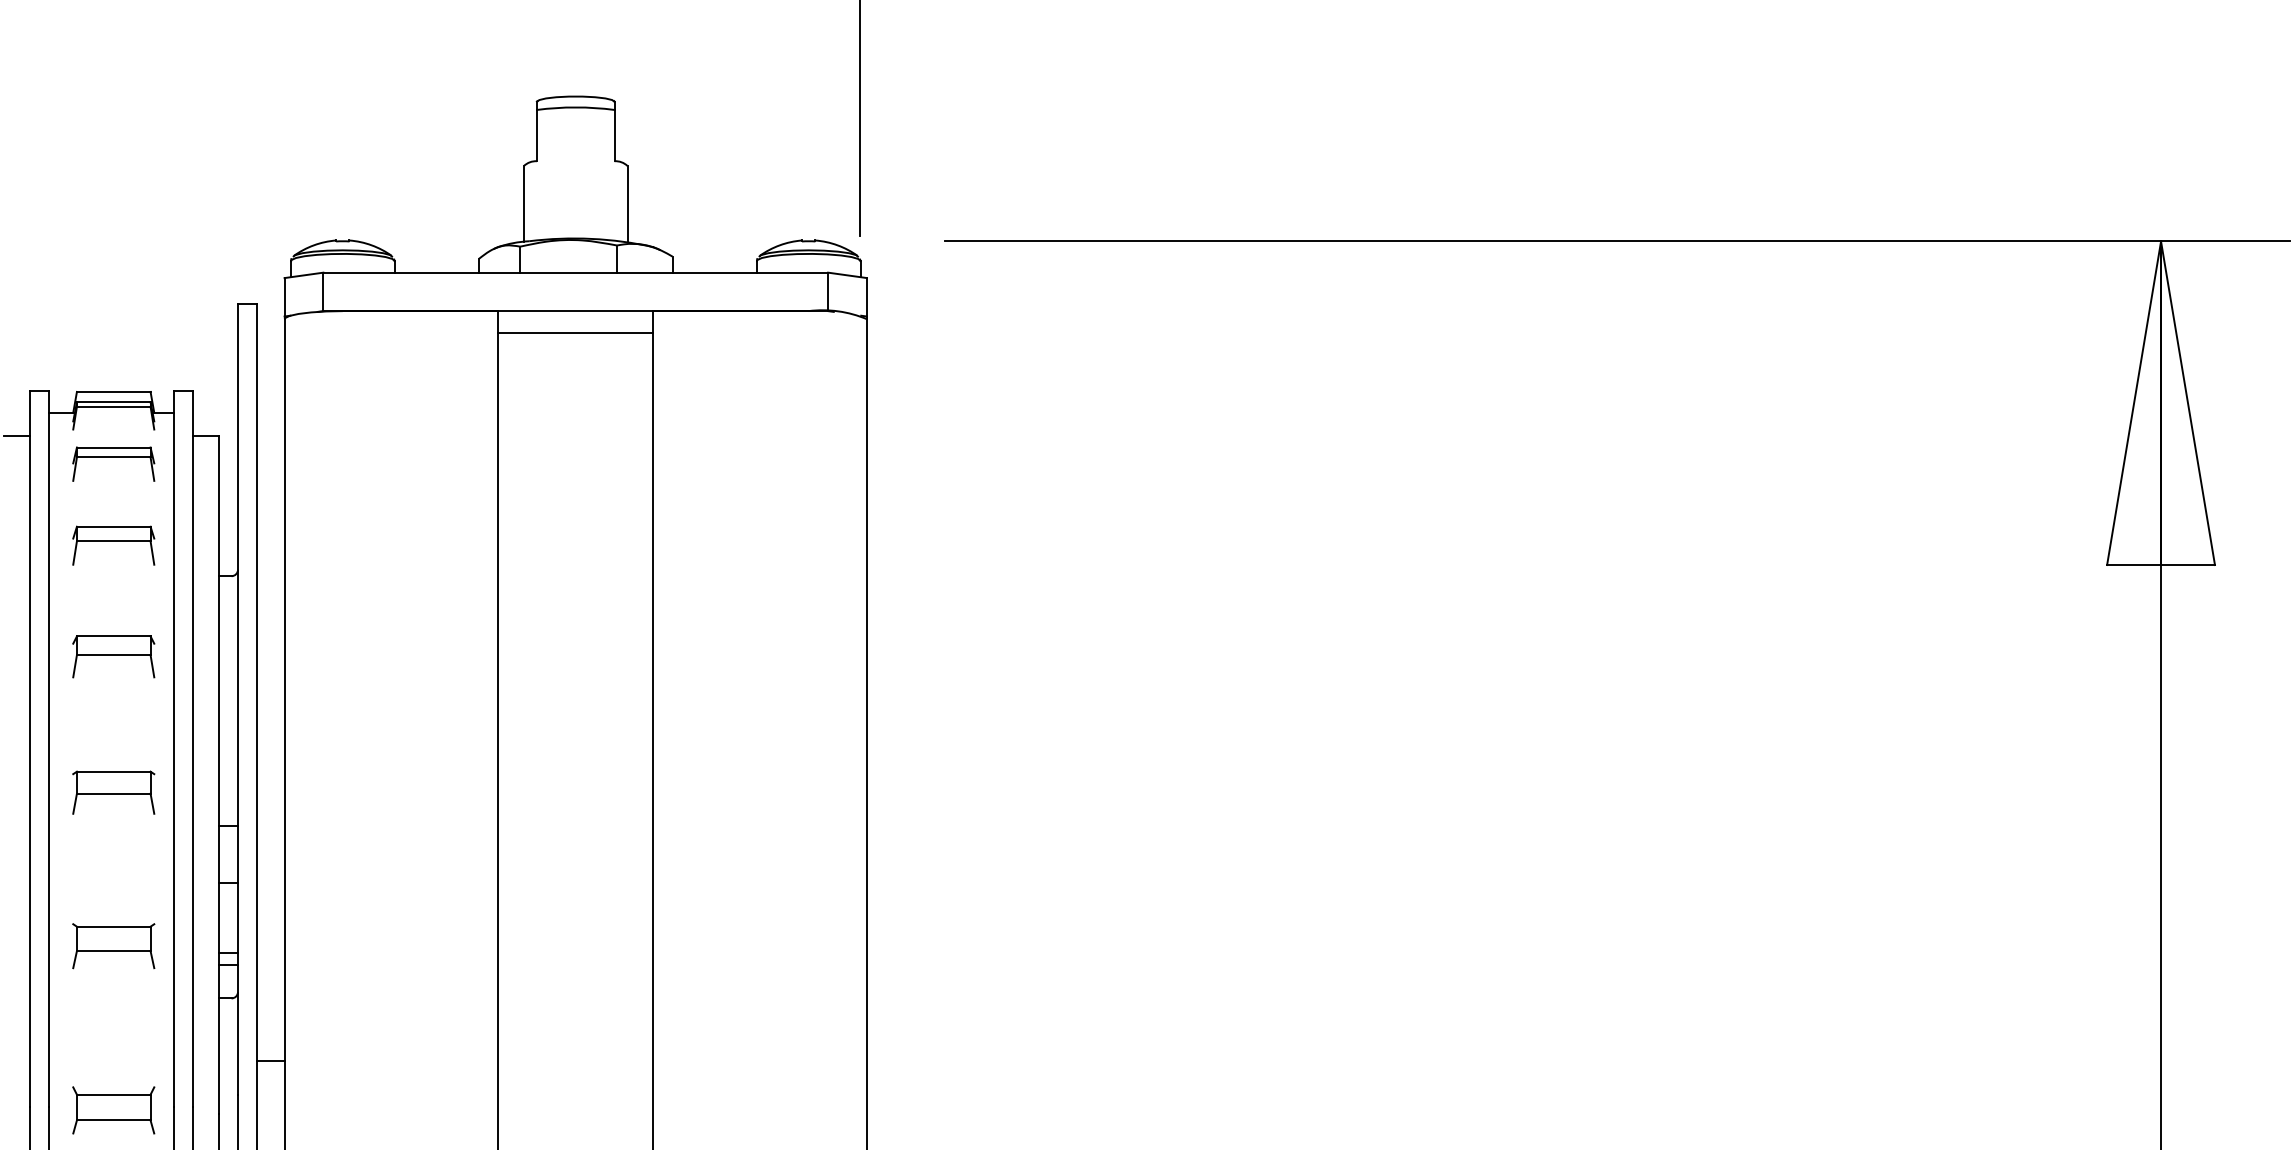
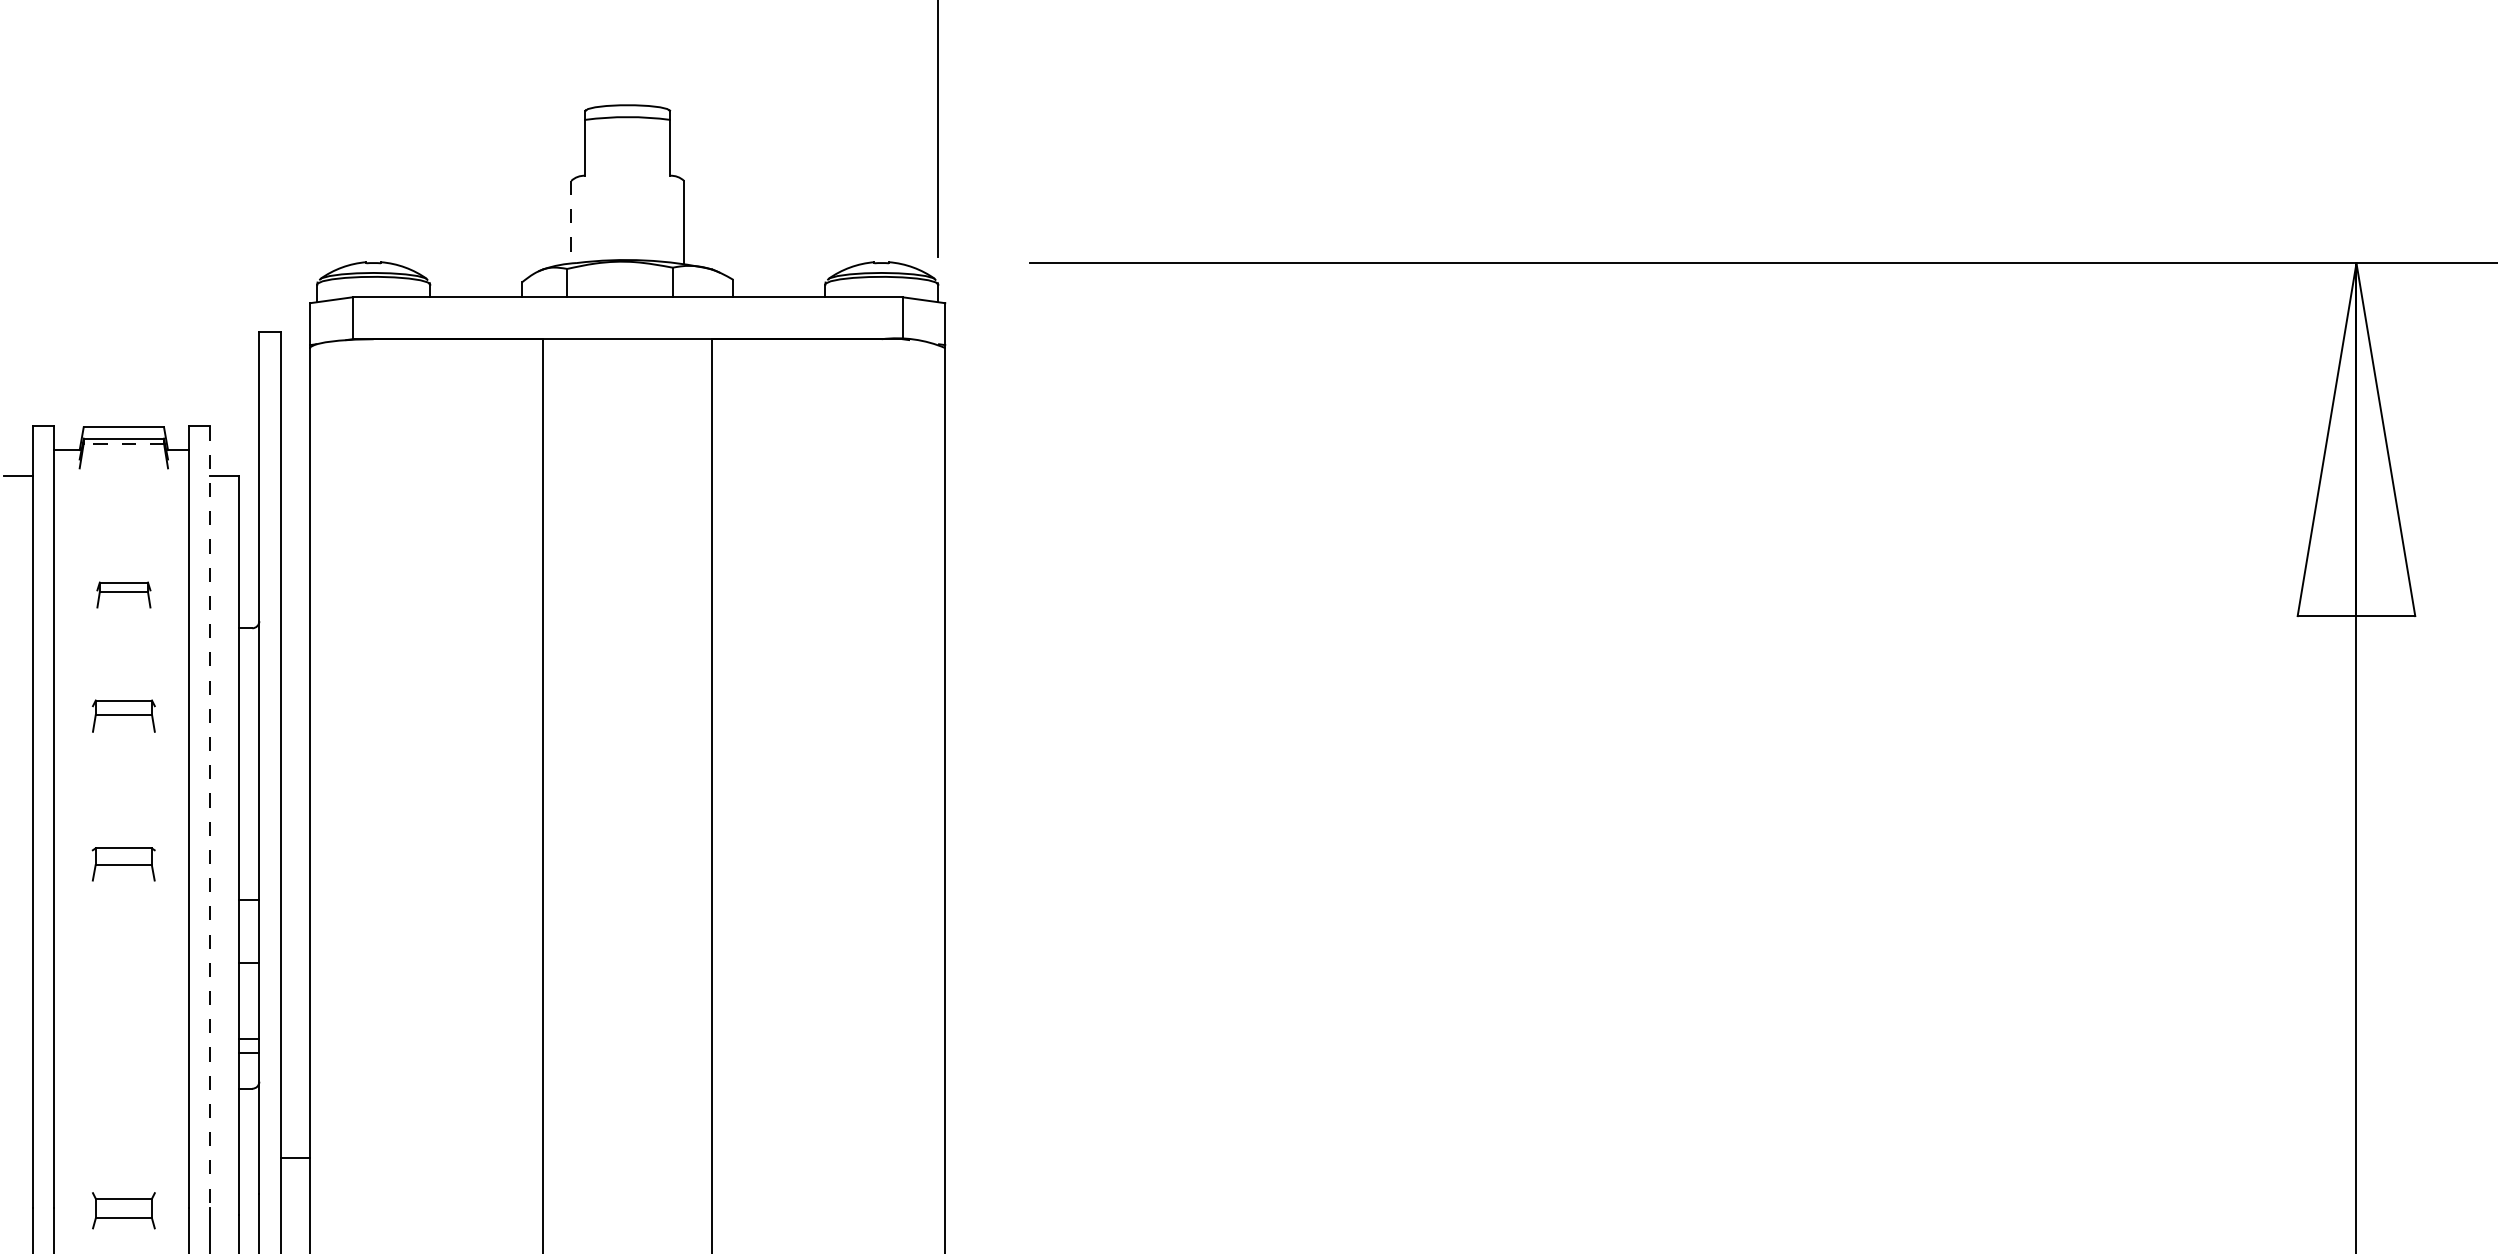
line: (524, 204) -> (571, 222), solid -> dashed
line: (575, 332) -> (627, 362), removed
line: (113, 406) -> (123, 443), solid -> dashed
part: (113, 458) -> (123, 499), removed
part: (113, 545) -> (123, 594), size x0.6
part: (113, 656) -> (123, 715), size x0.7
line: (193, 749) -> (210, 817), solid -> dashed
part: (113, 792) -> (123, 864), size x0.7
part: (113, 945) -> (123, 1031), removed
part: (113, 1110) -> (123, 1210), size x0.7

